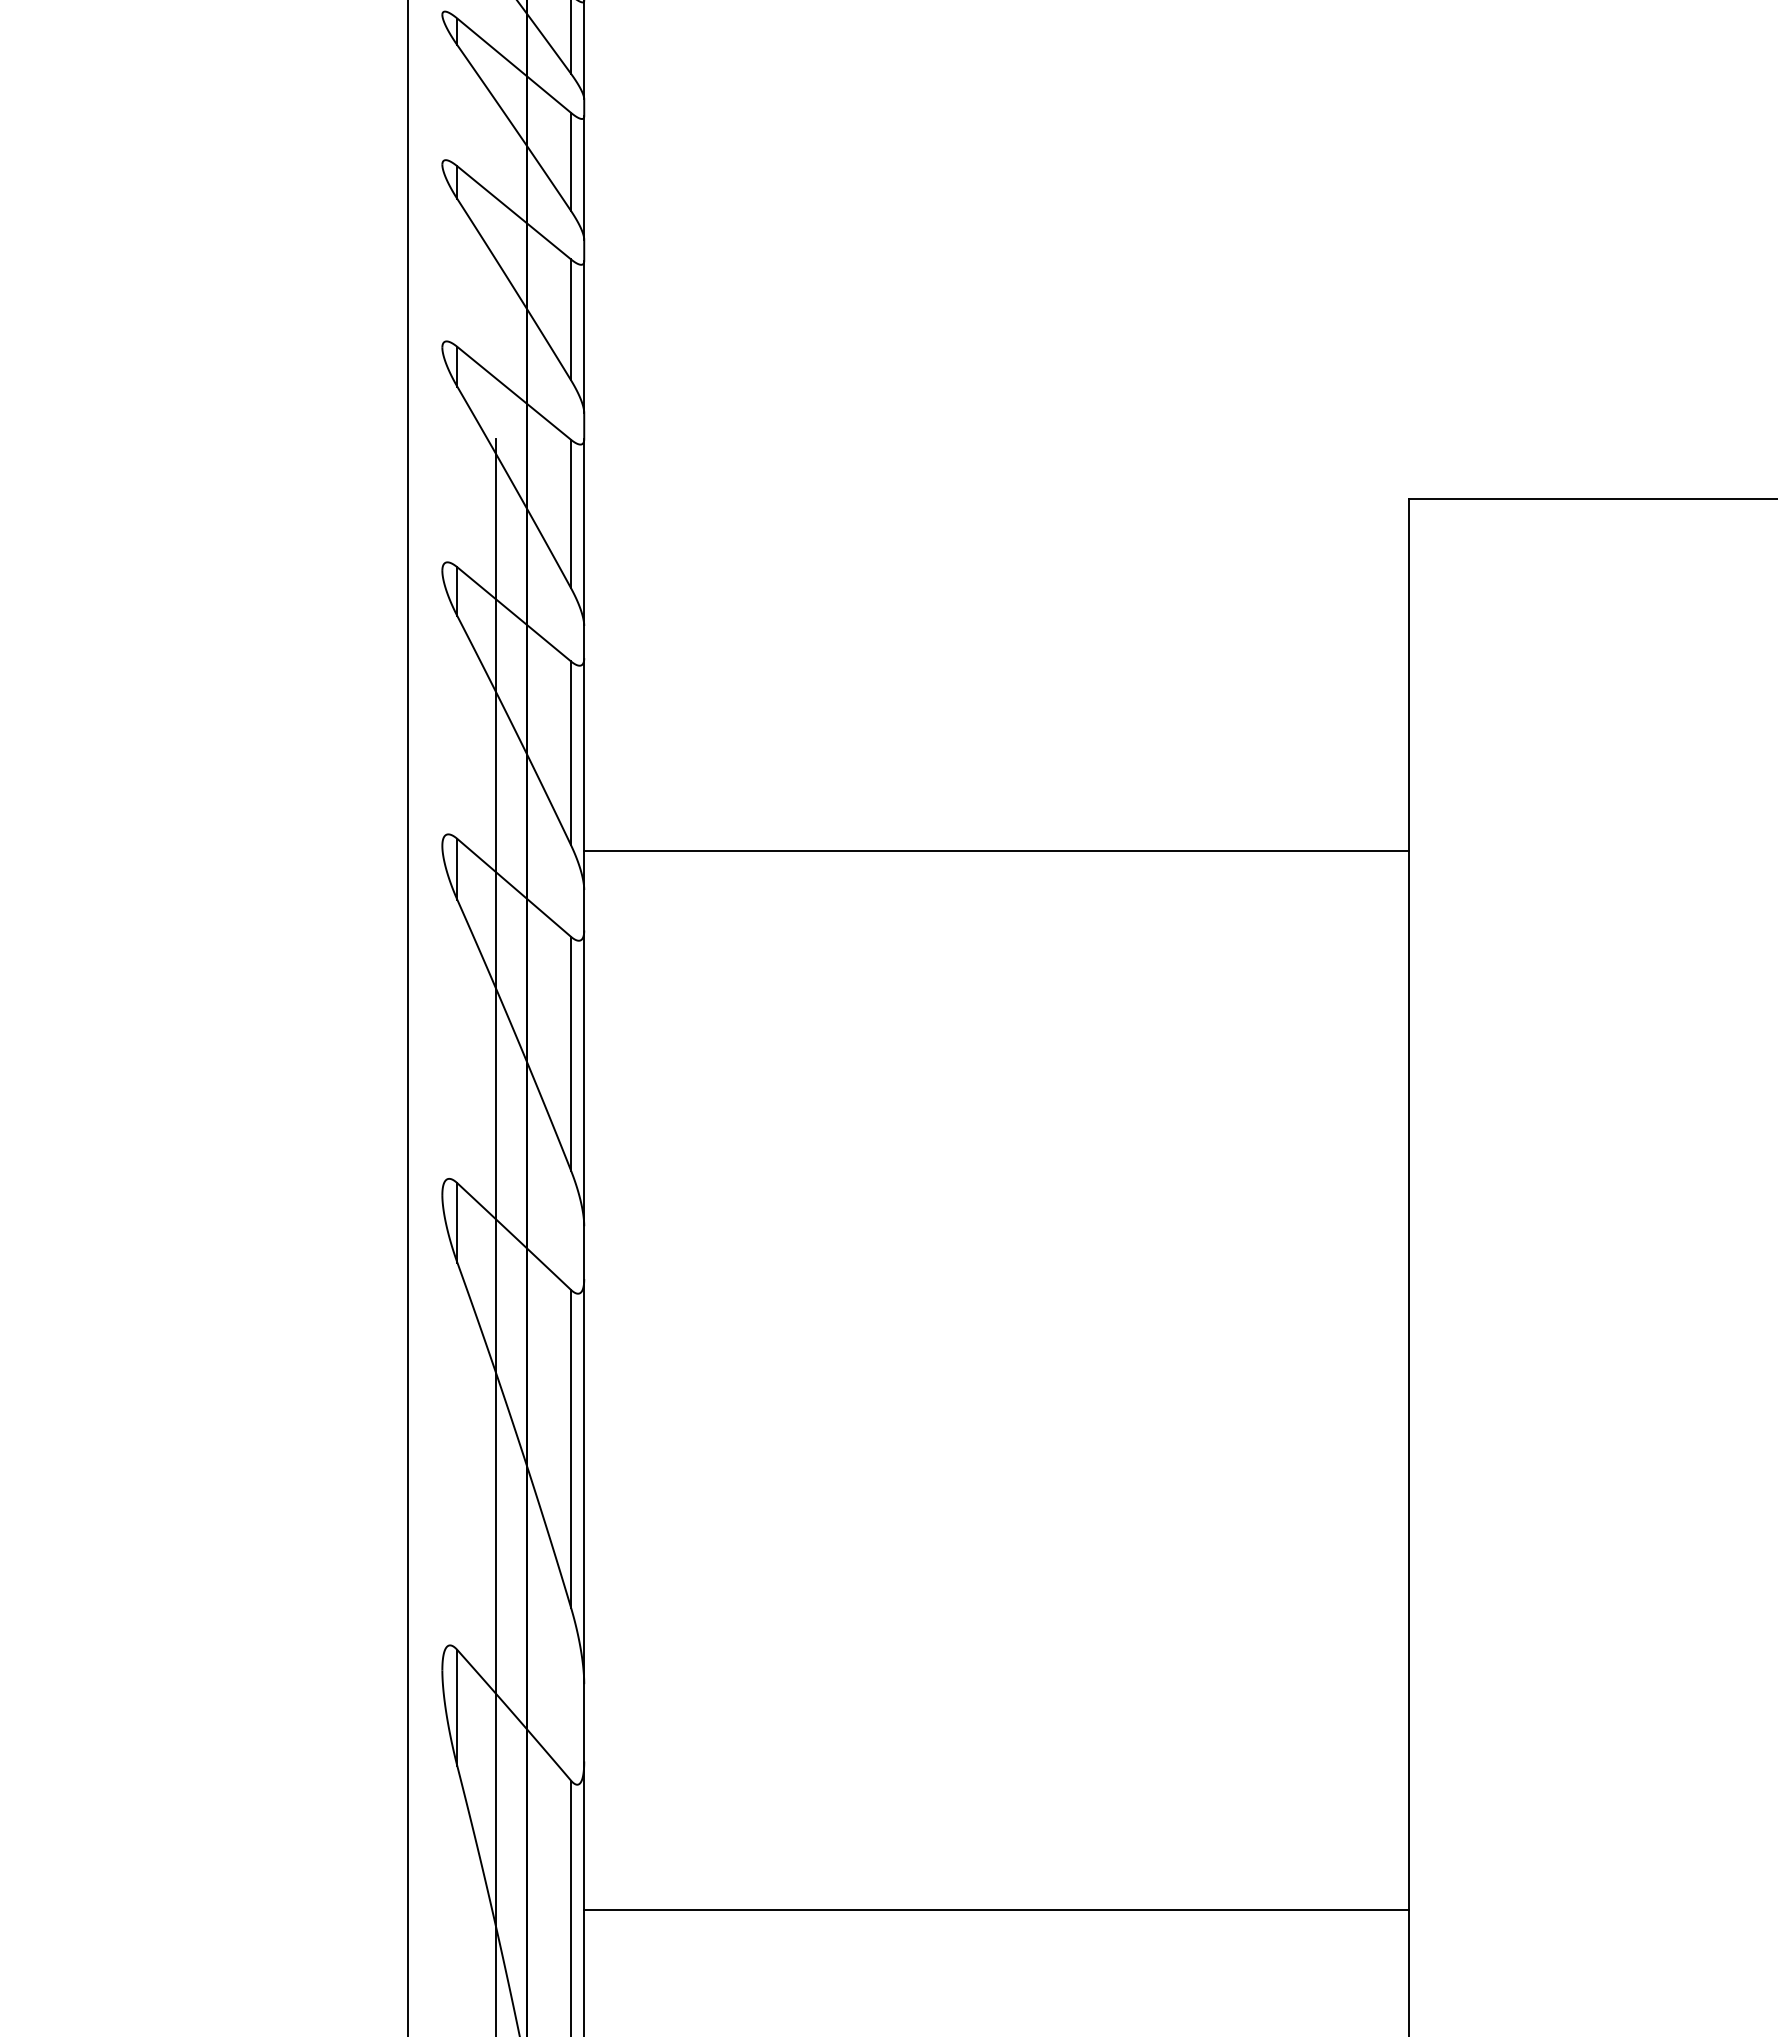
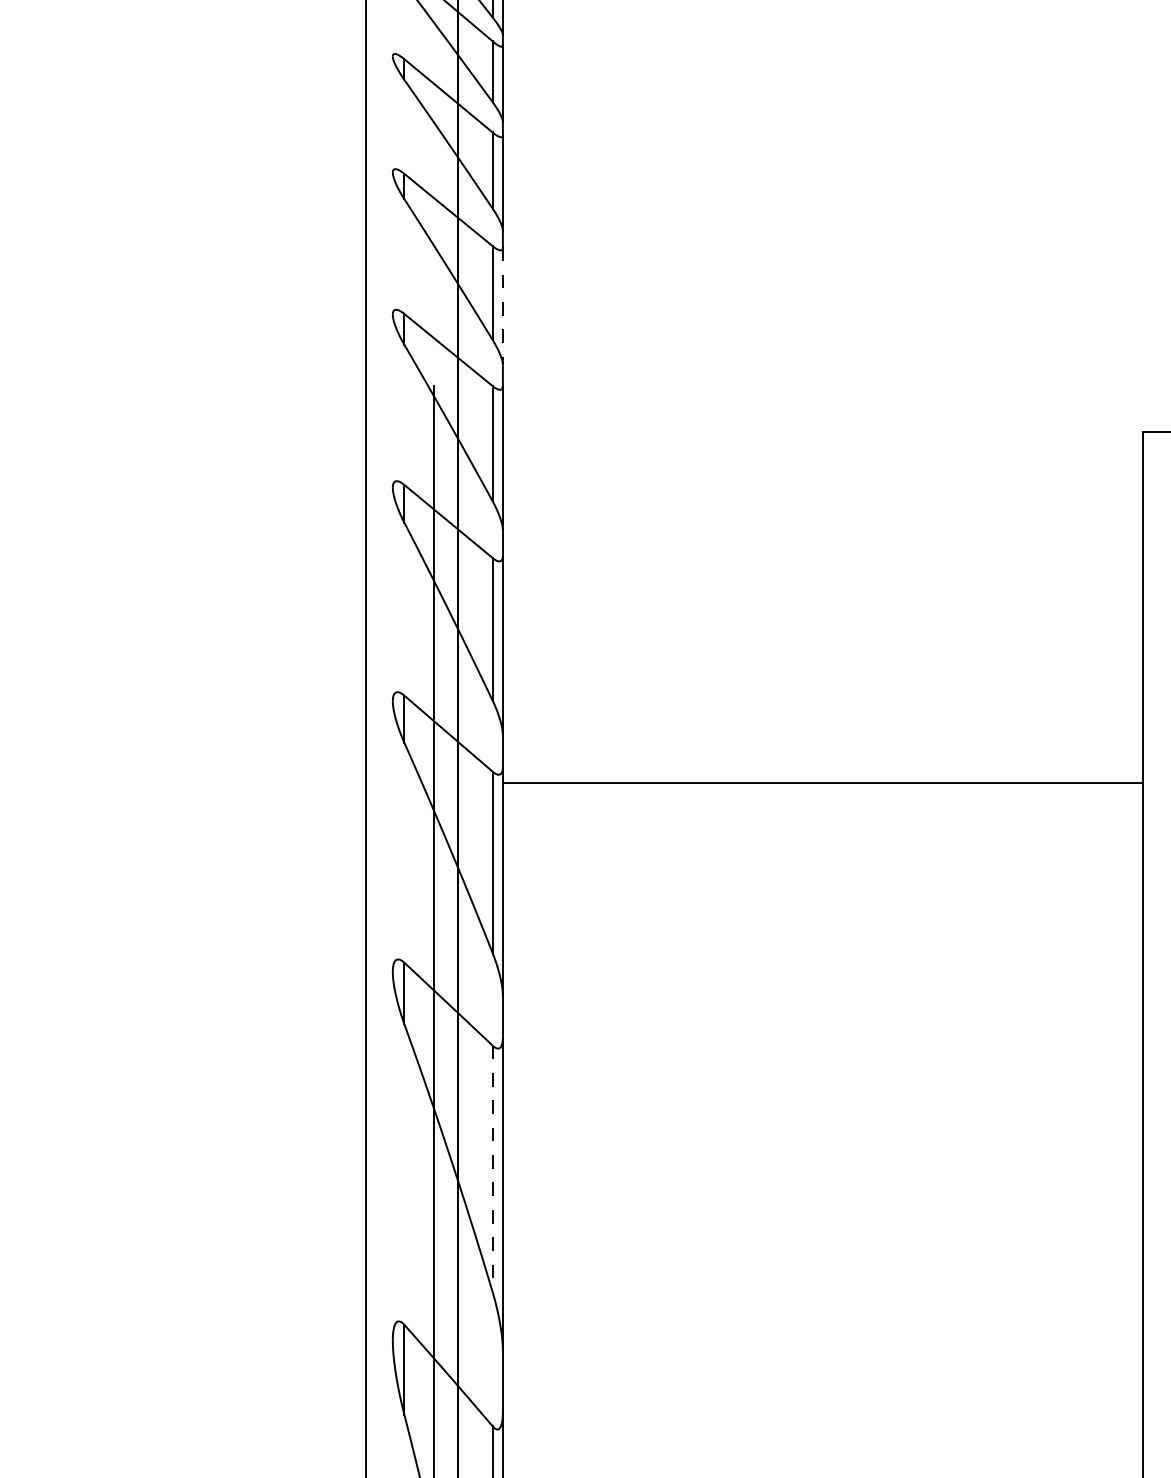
line: (584, 337) -> (503, 306), solid -> dashed
line: (996, 851) -> (822, 783), moved
line: (571, 1448) -> (493, 1168), solid -> dashed

